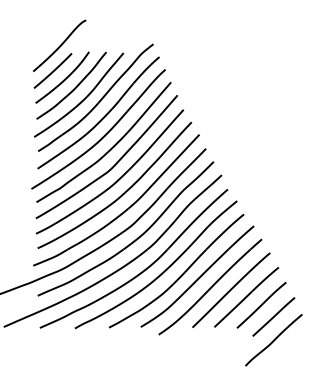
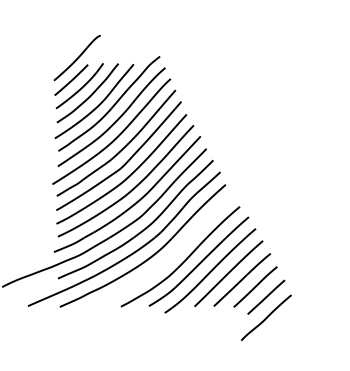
part: (160, 273) -> (166, 258), removed

